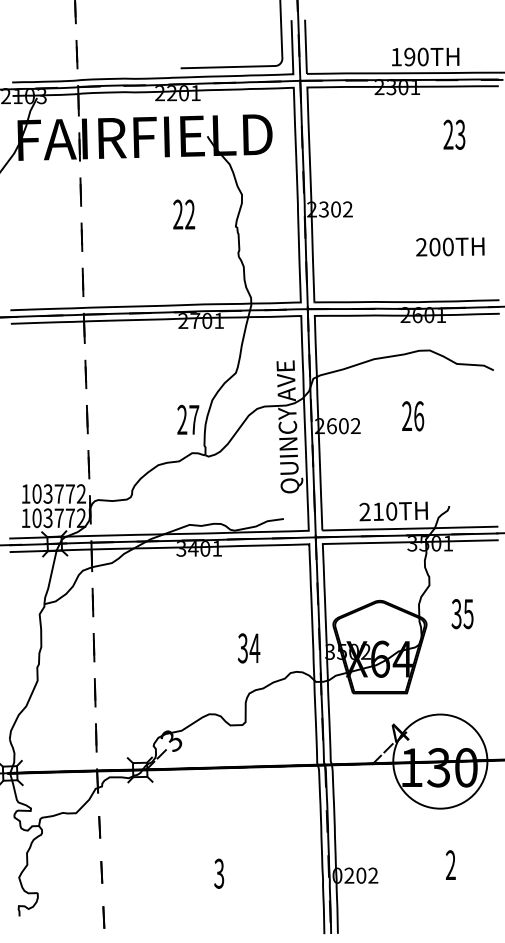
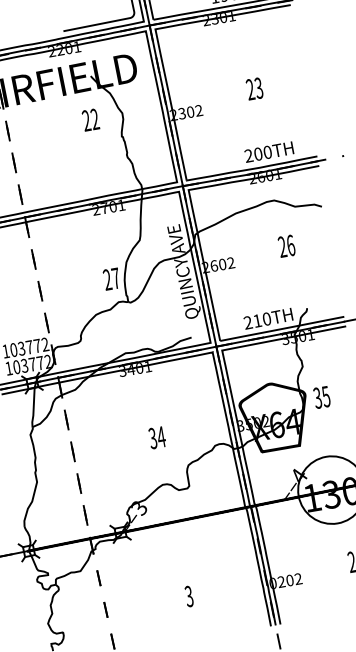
text: (454, 134) -> (254, 88), moved
text: (184, 214) -> (91, 119), moved
text: (450, 246) -> (269, 151), moved
text: (413, 416) -> (287, 246), moved
text: (462, 614) -> (321, 397), moved
text: (248, 648) -> (156, 437), moved

